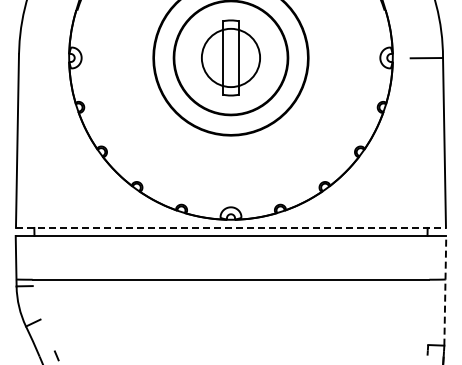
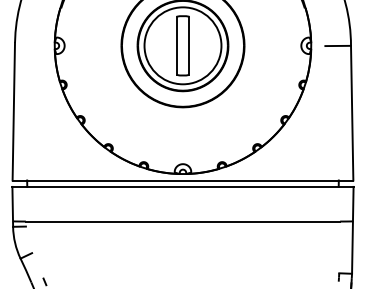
circle: (230, 57) -> (182, 45), size x1.67
line: (231, 227) -> (183, 180), dashed -> solid
line: (445, 290) -> (352, 230), dashed -> solid

